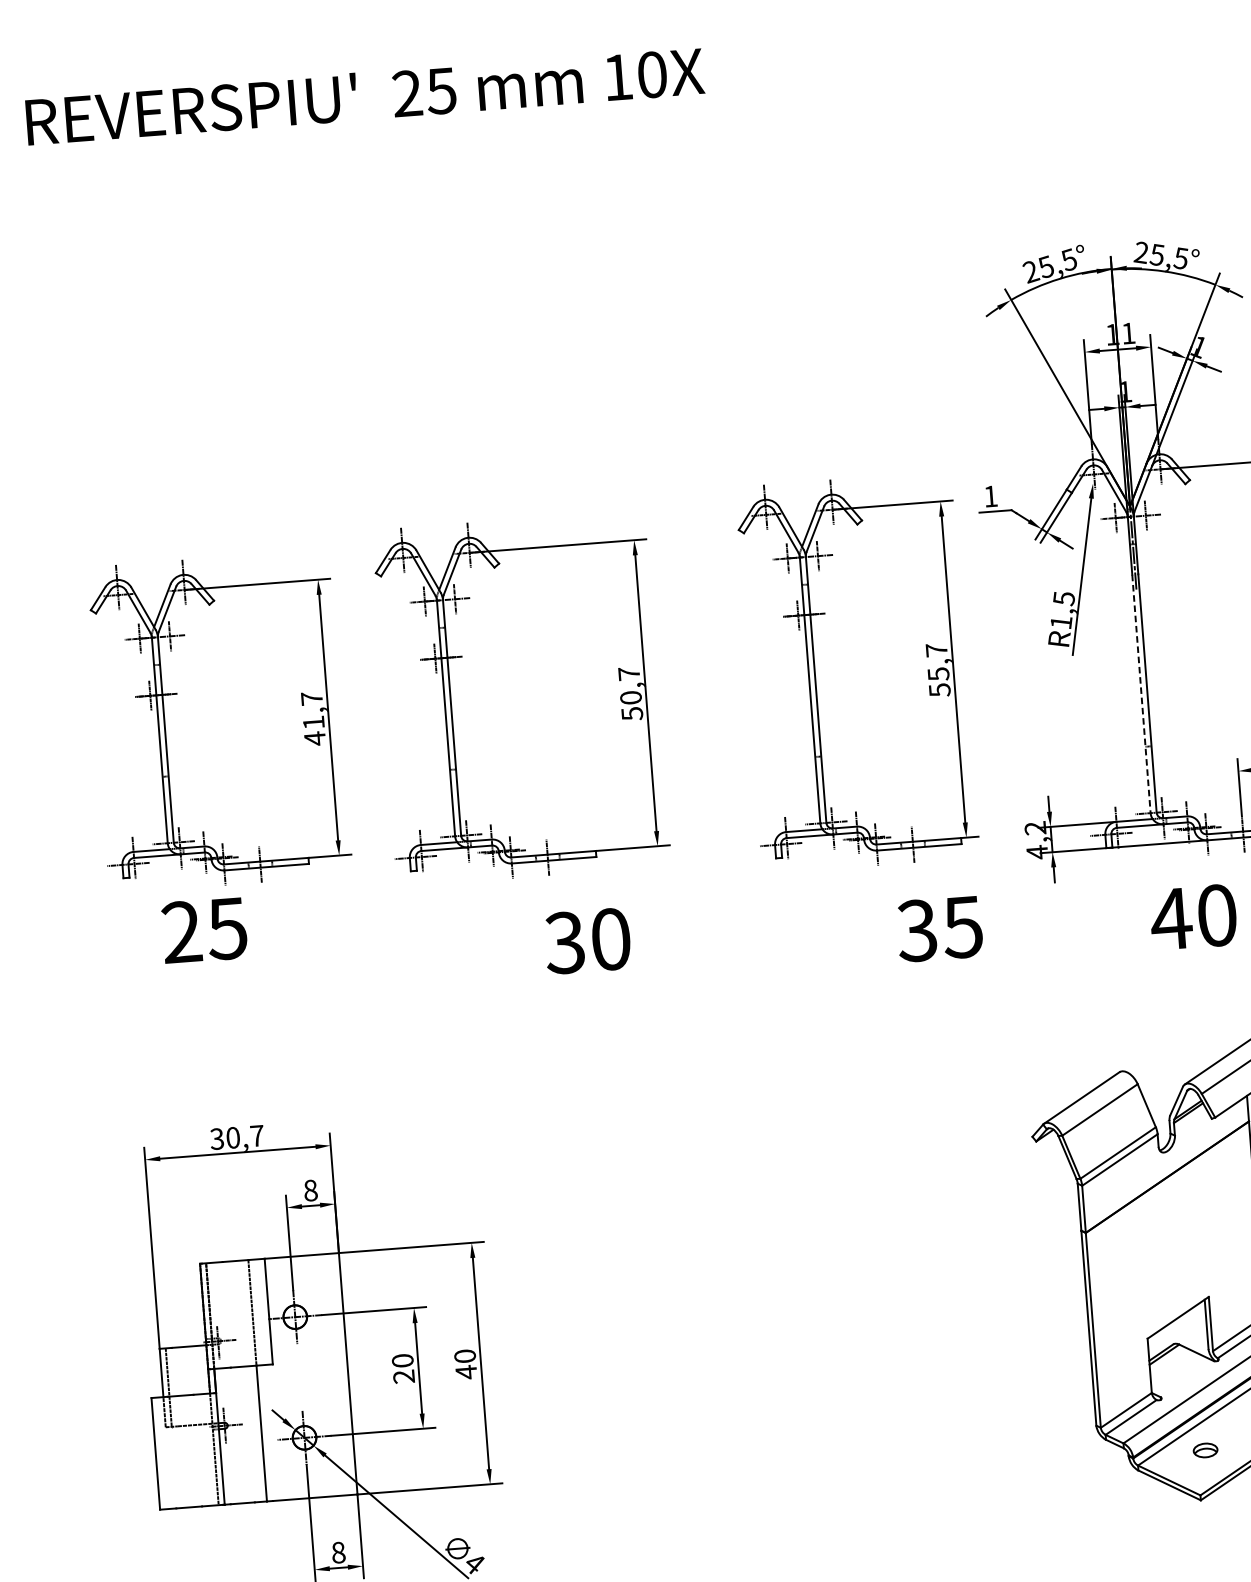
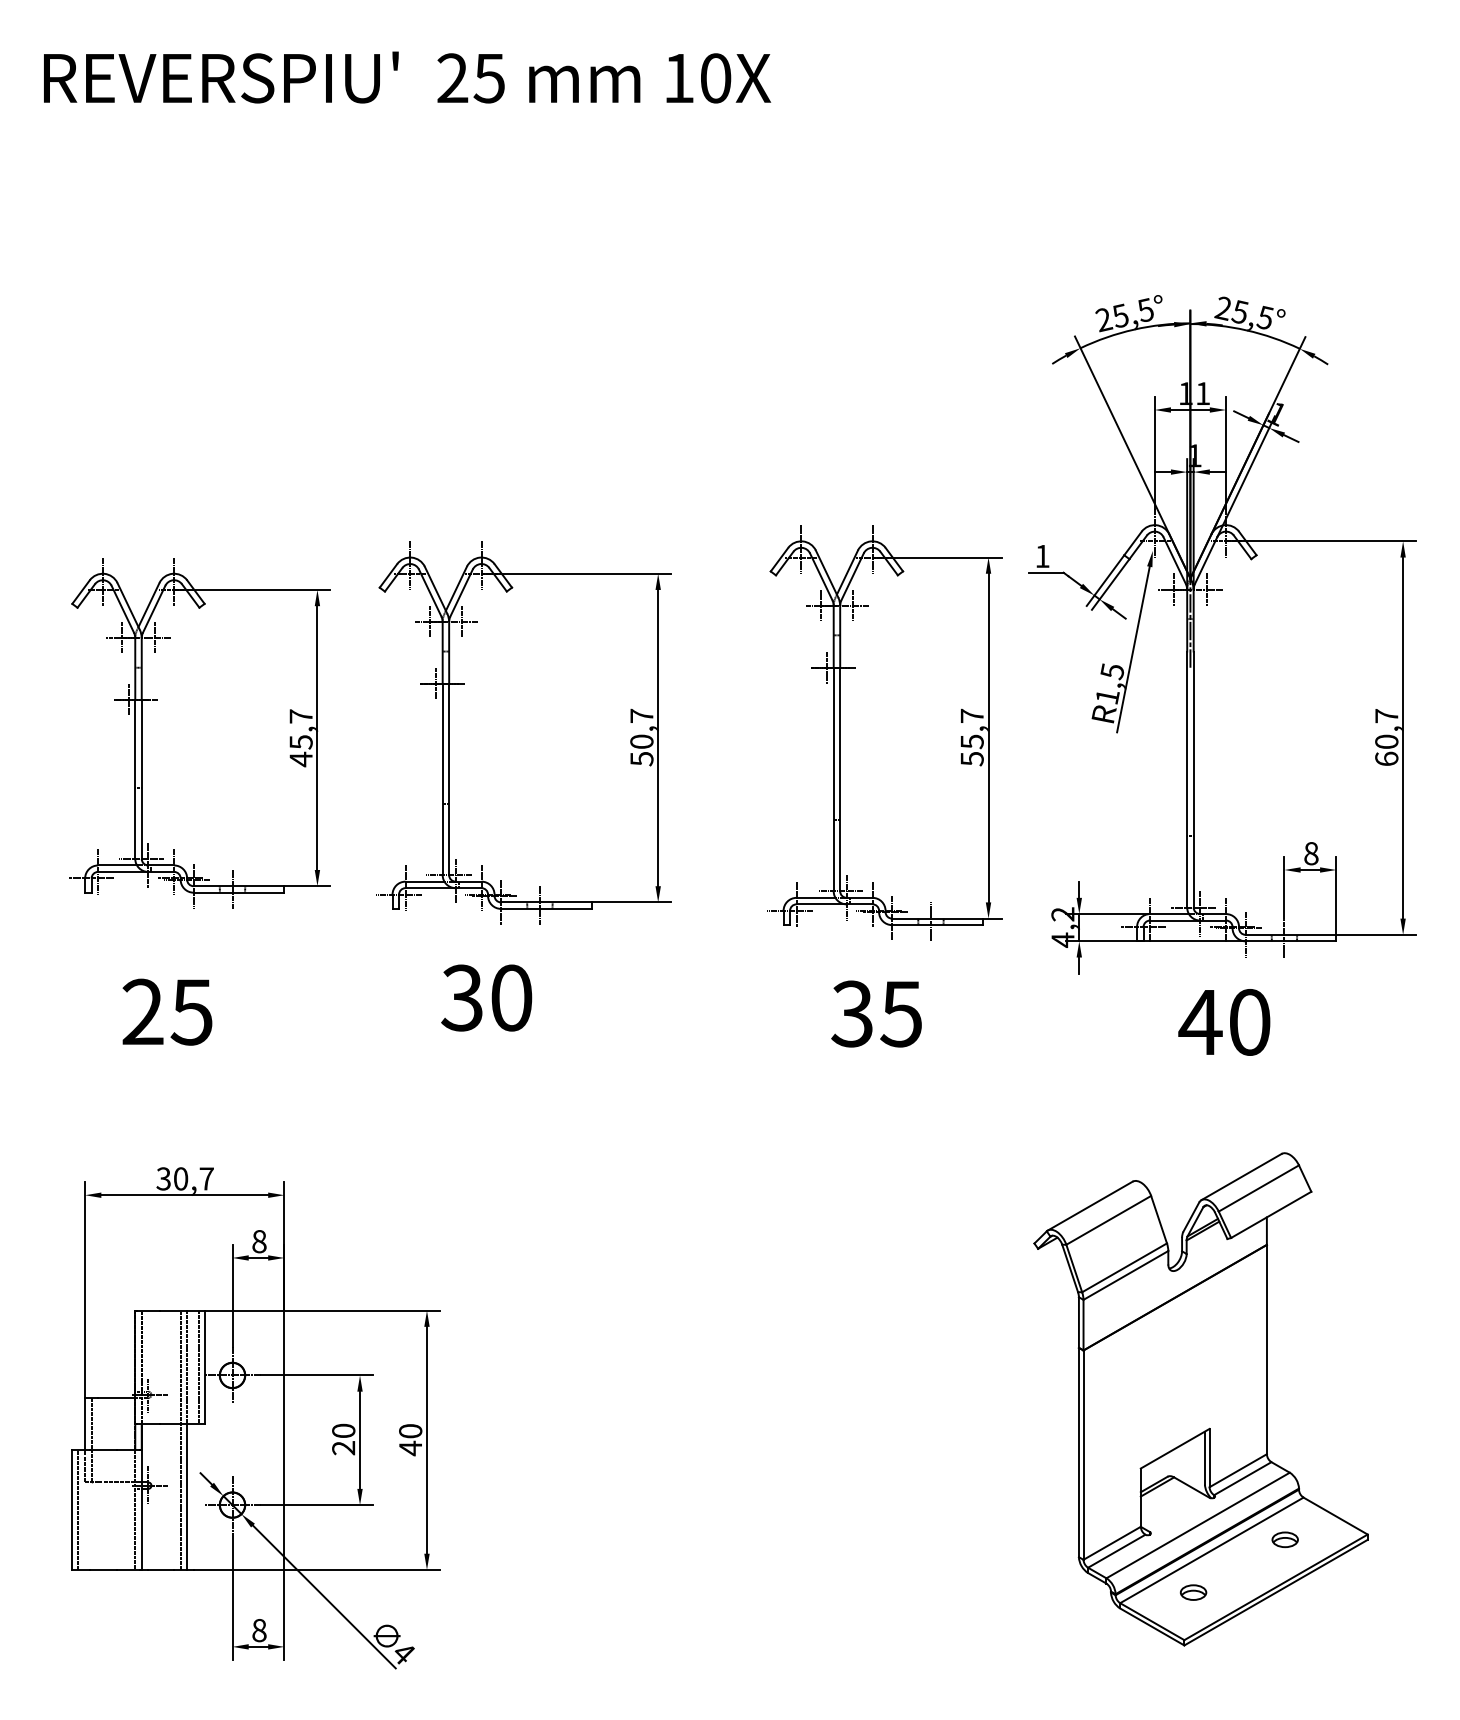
line: (1141, 694) -> (1187, 780), dashed -> solid
text: (313, 722) -> (300, 742), 41,7 -> 45,7
text: (939, 928) -> (876, 1013), moved
text: (204, 929) -> (167, 1011), moved
text: (587, 940) -> (486, 997), moved
line: (263, 1312) -> (199, 1367), added
line: (251, 1380) -> (180, 1439), added
line: (160, 1453) -> (77, 1509), added

